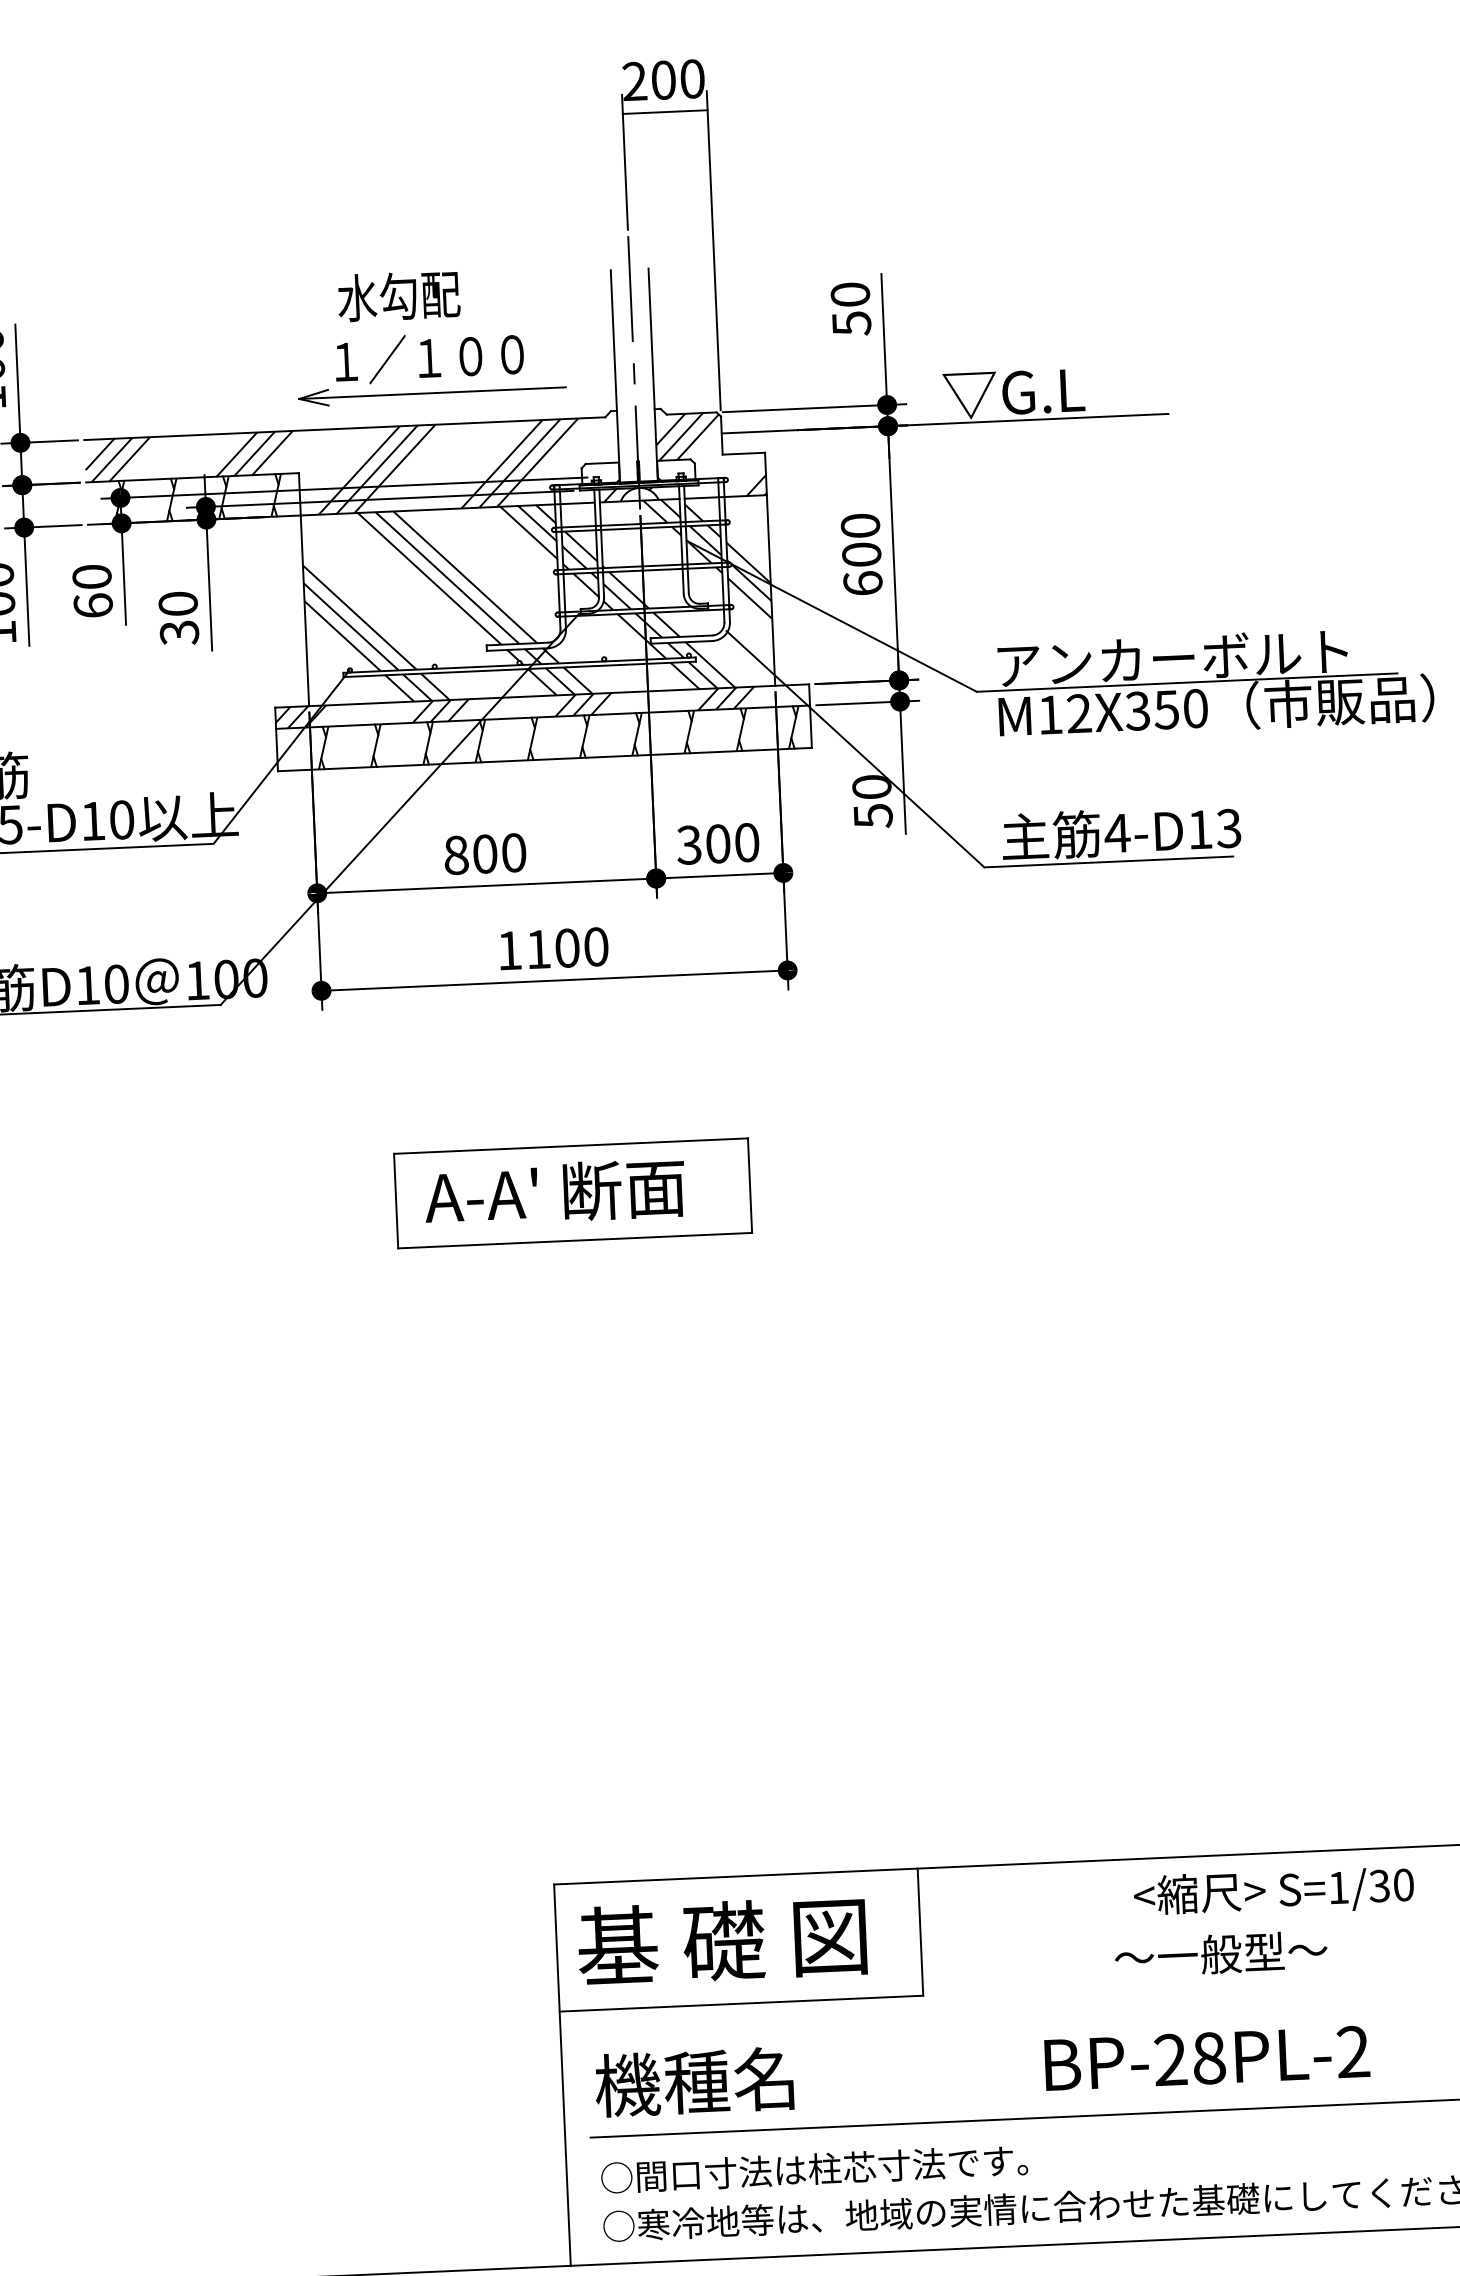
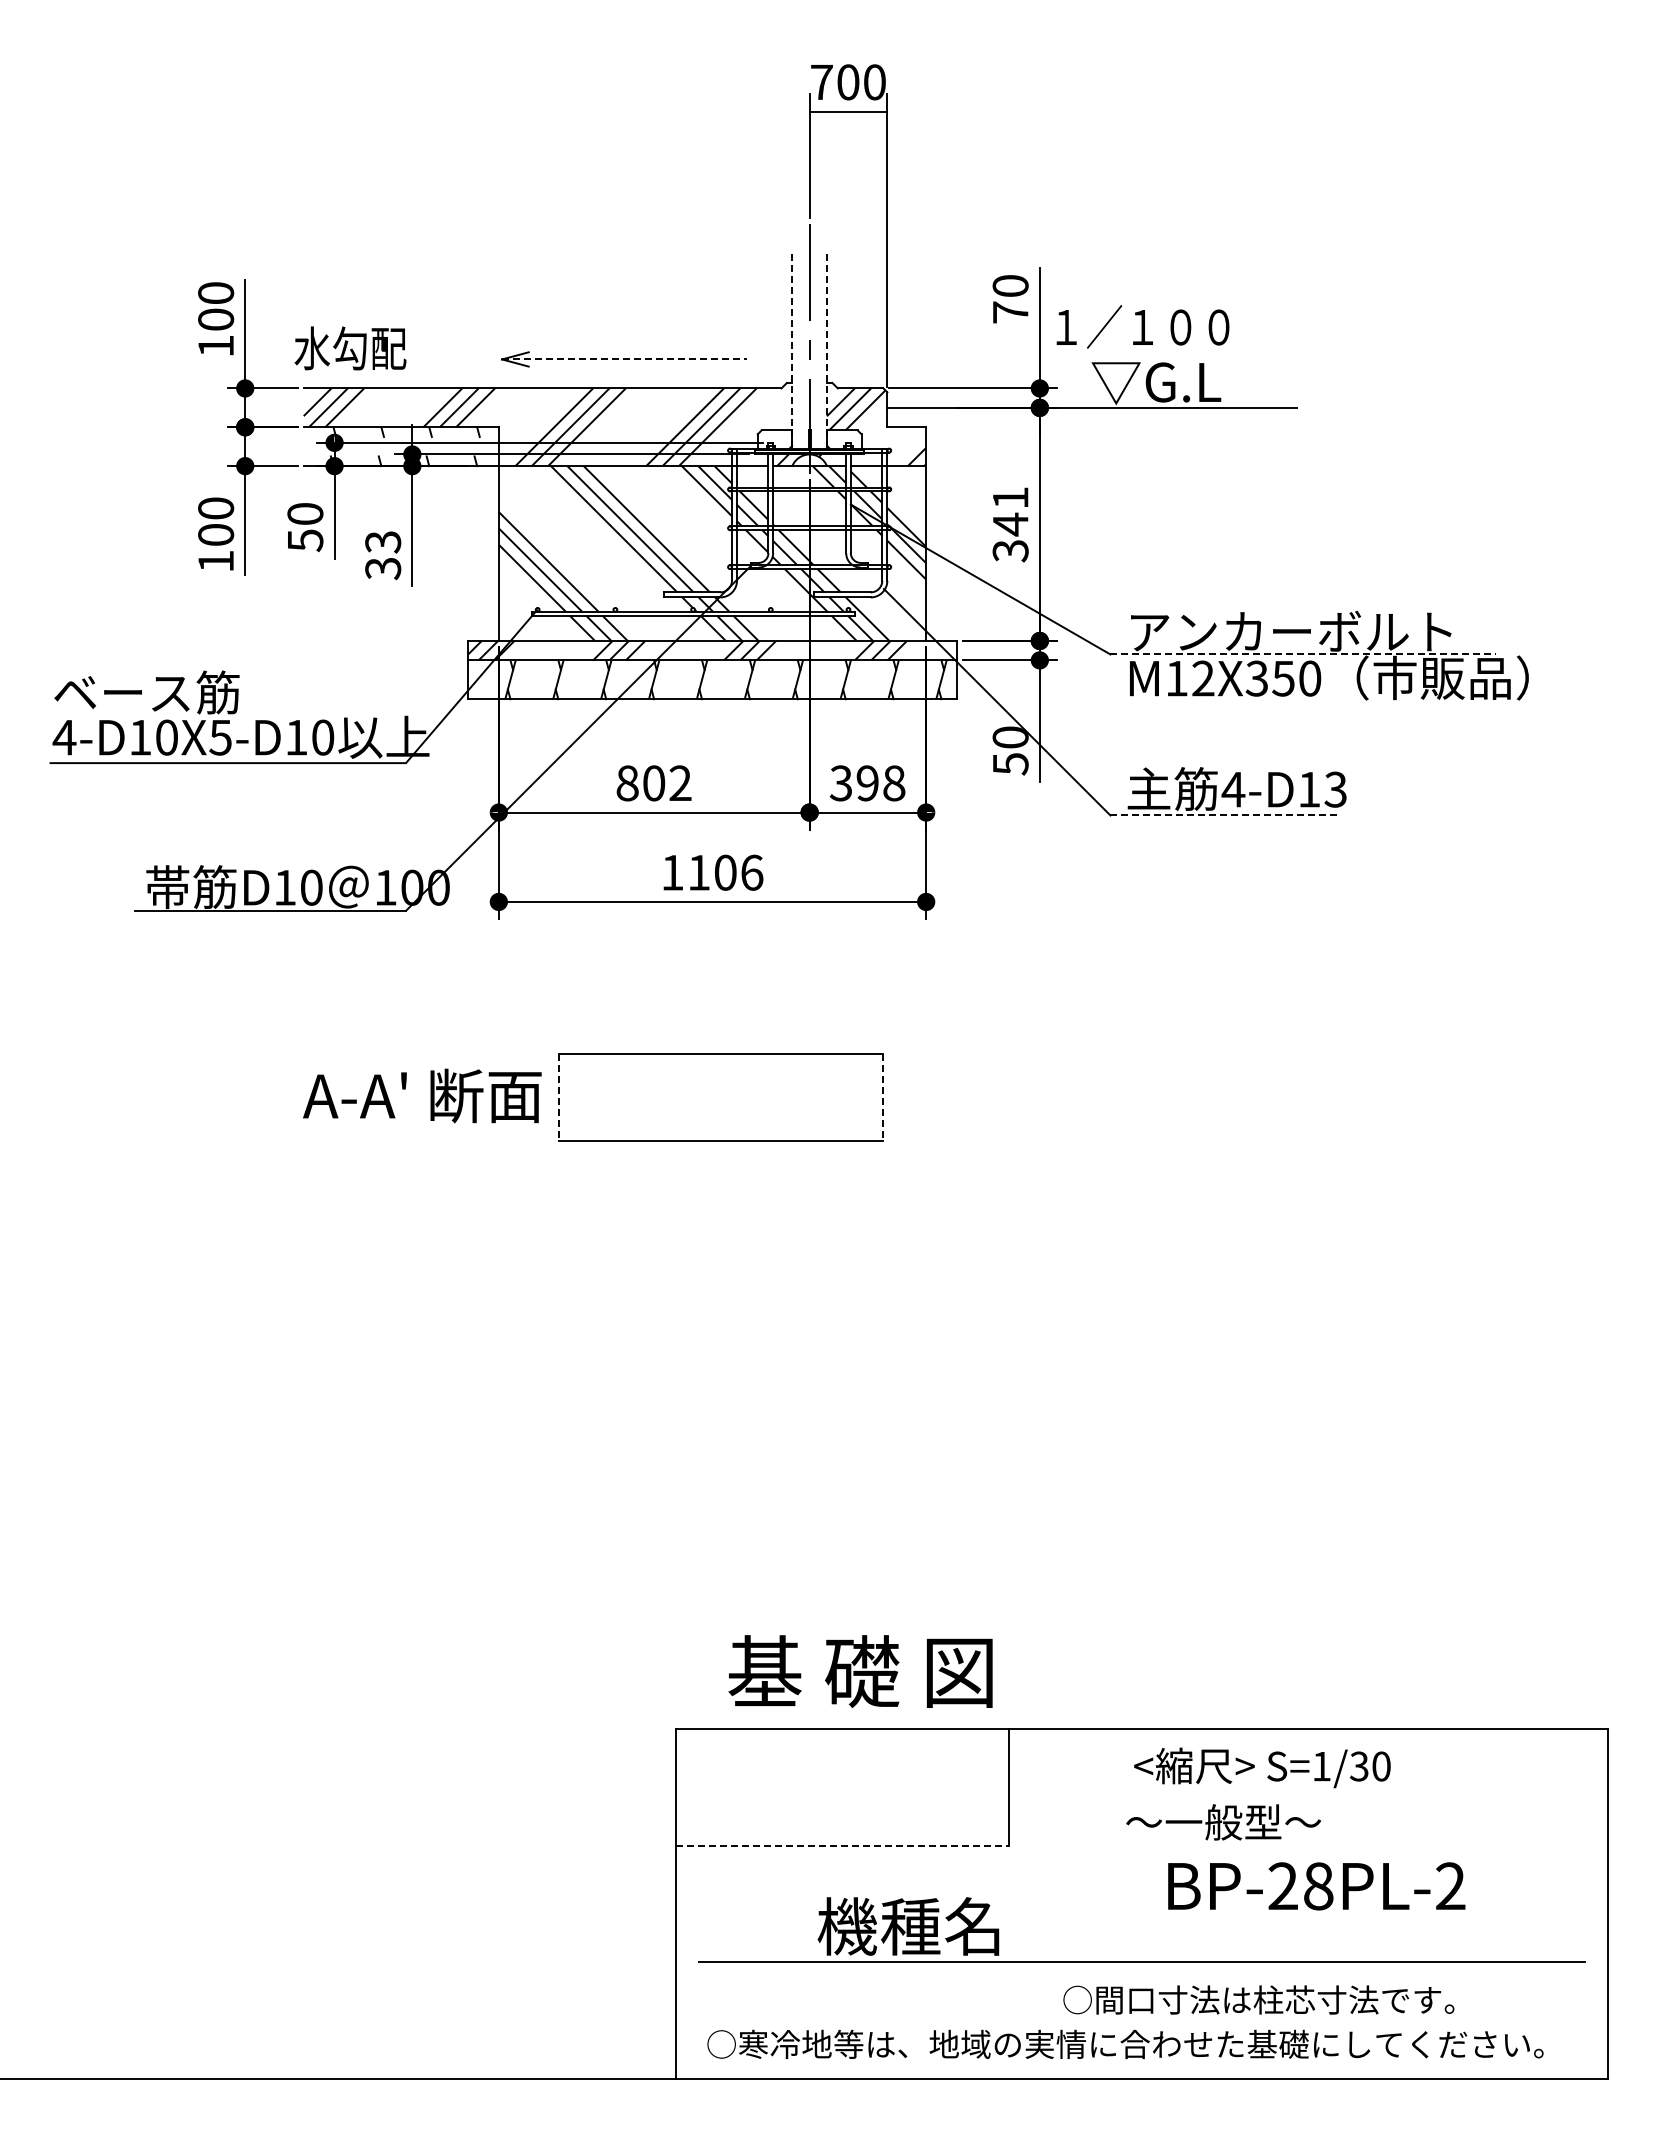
text: (634, 80) -> (821, 81), 200 -> 700
text: (399, 296) -> (350, 348), moved
text: (851, 323) -> (1010, 312), 50 -> 70
text: (428, 357) -> (1142, 326), moved
line: (652, 374) -> (826, 351), solid -> dashed
line: (615, 376) -> (792, 351), solid -> dashed
line: (432, 393) -> (624, 359), solid -> dashed
hatch: (198, 498) -> (405, 446), removed
text: (861, 554) -> (1010, 524), 600 -> 341
text: (178, 604) -> (383, 542), 30 -> 33
text: (93, 605) -> (305, 540), 60 -> 50
line: (1187, 682) -> (1303, 654), solid -> dashed
text: (732, 843) -> (880, 783), 300 -> 398
text: (514, 852) -> (680, 783), 800 -> 802
line: (1108, 861) -> (1224, 815), solid -> dashed
text: (596, 946) -> (752, 872), 1100 -> 1106
line: (750, 1185) -> (883, 1097), solid -> dashed
text: (555, 1192) -> (422, 1095), moved
line: (395, 1201) -> (558, 1097), solid -> dashed
text: (1274, 1891) -> (1262, 1767), moved
text: (722, 1941) -> (860, 1671), moved
text: (1221, 1954) -> (1223, 1822), moved
line: (741, 2003) -> (842, 1845), solid -> dashed
text: (1206, 2058) -> (1316, 1886), moved
text: (694, 2082) -> (908, 1926), moved
text: (814, 2168) -> (1258, 1999), moved

